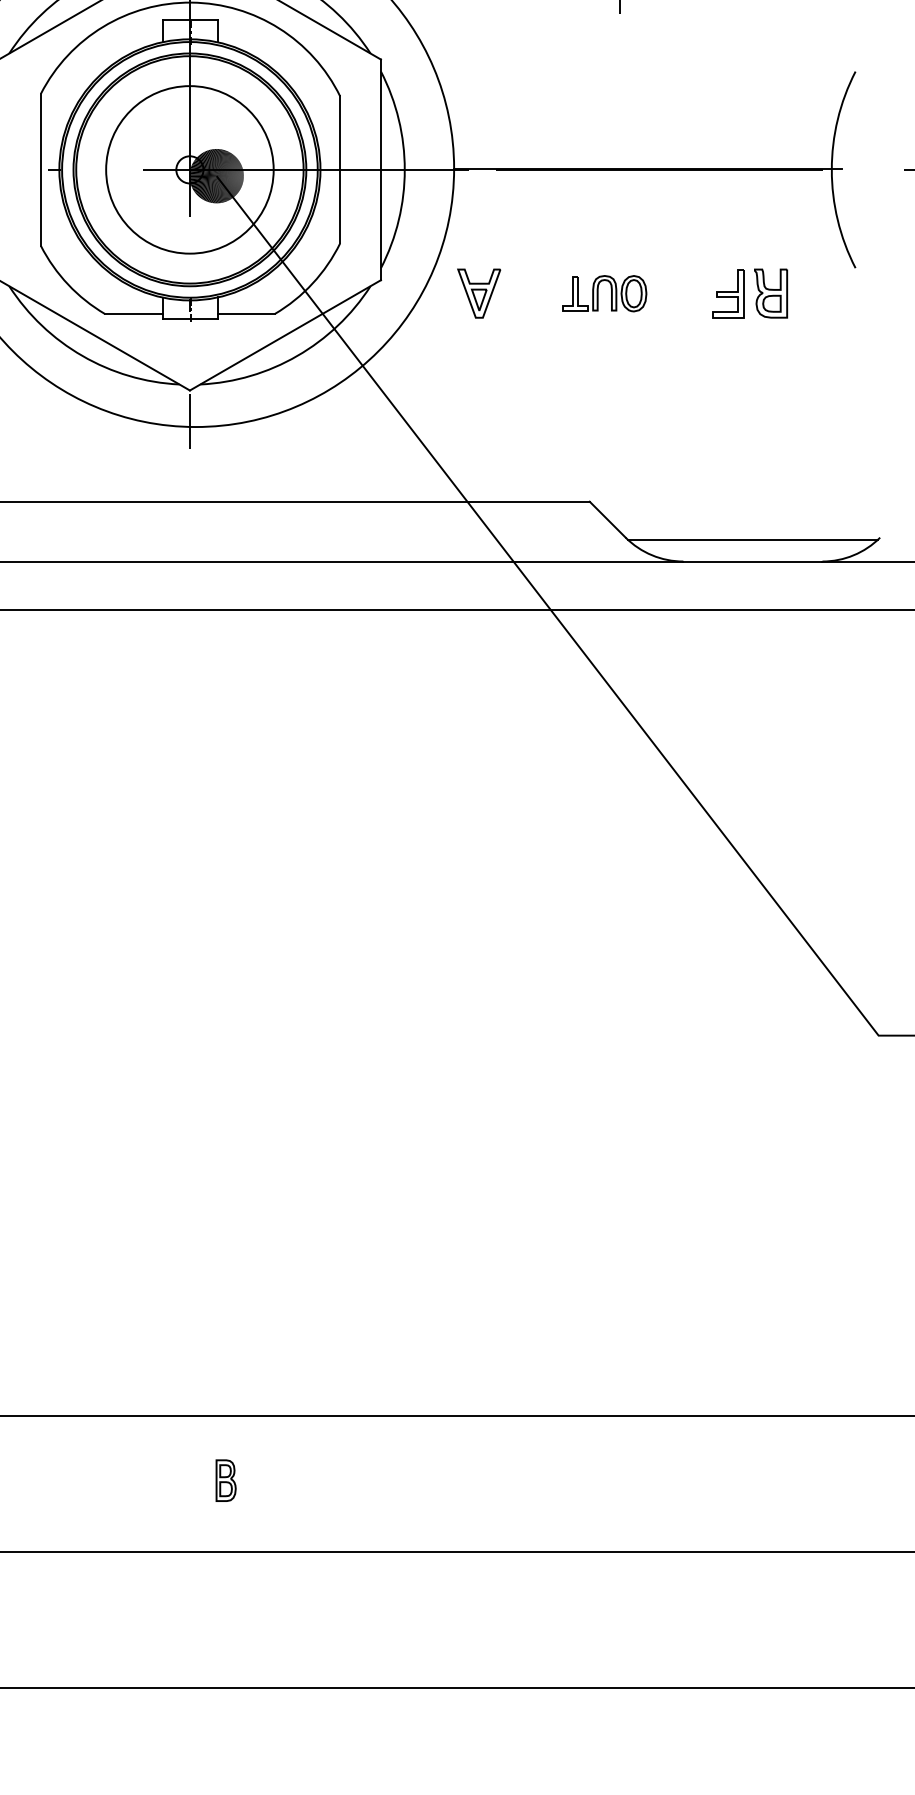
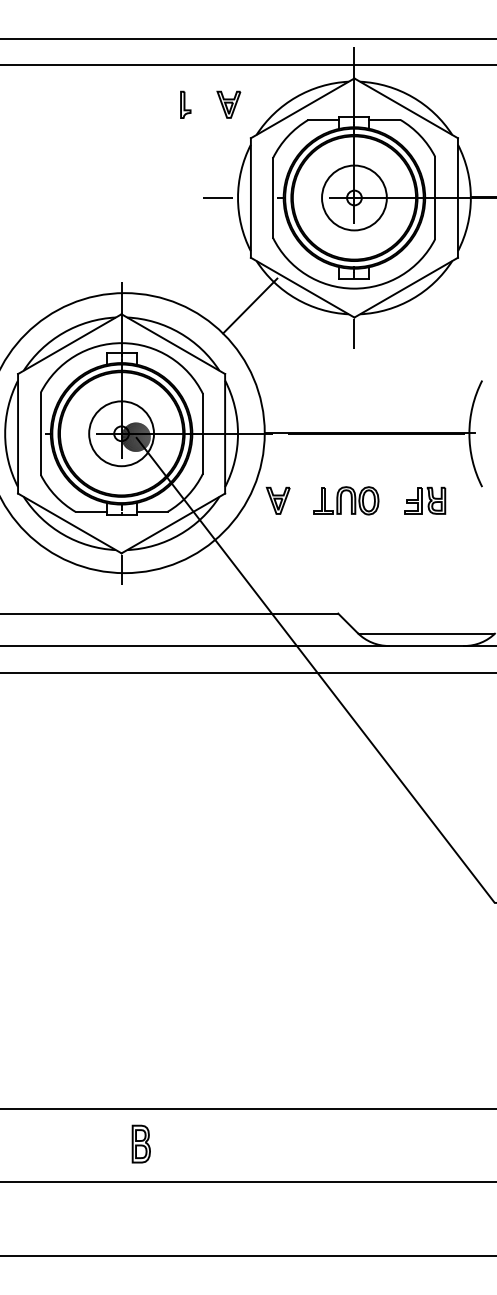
circle: (189, 169) -> (121, 433), size x0.71
part: (604, 292) -> (346, 500), size x1.43
part: (224, 1479) -> (140, 1143), size x1.67

